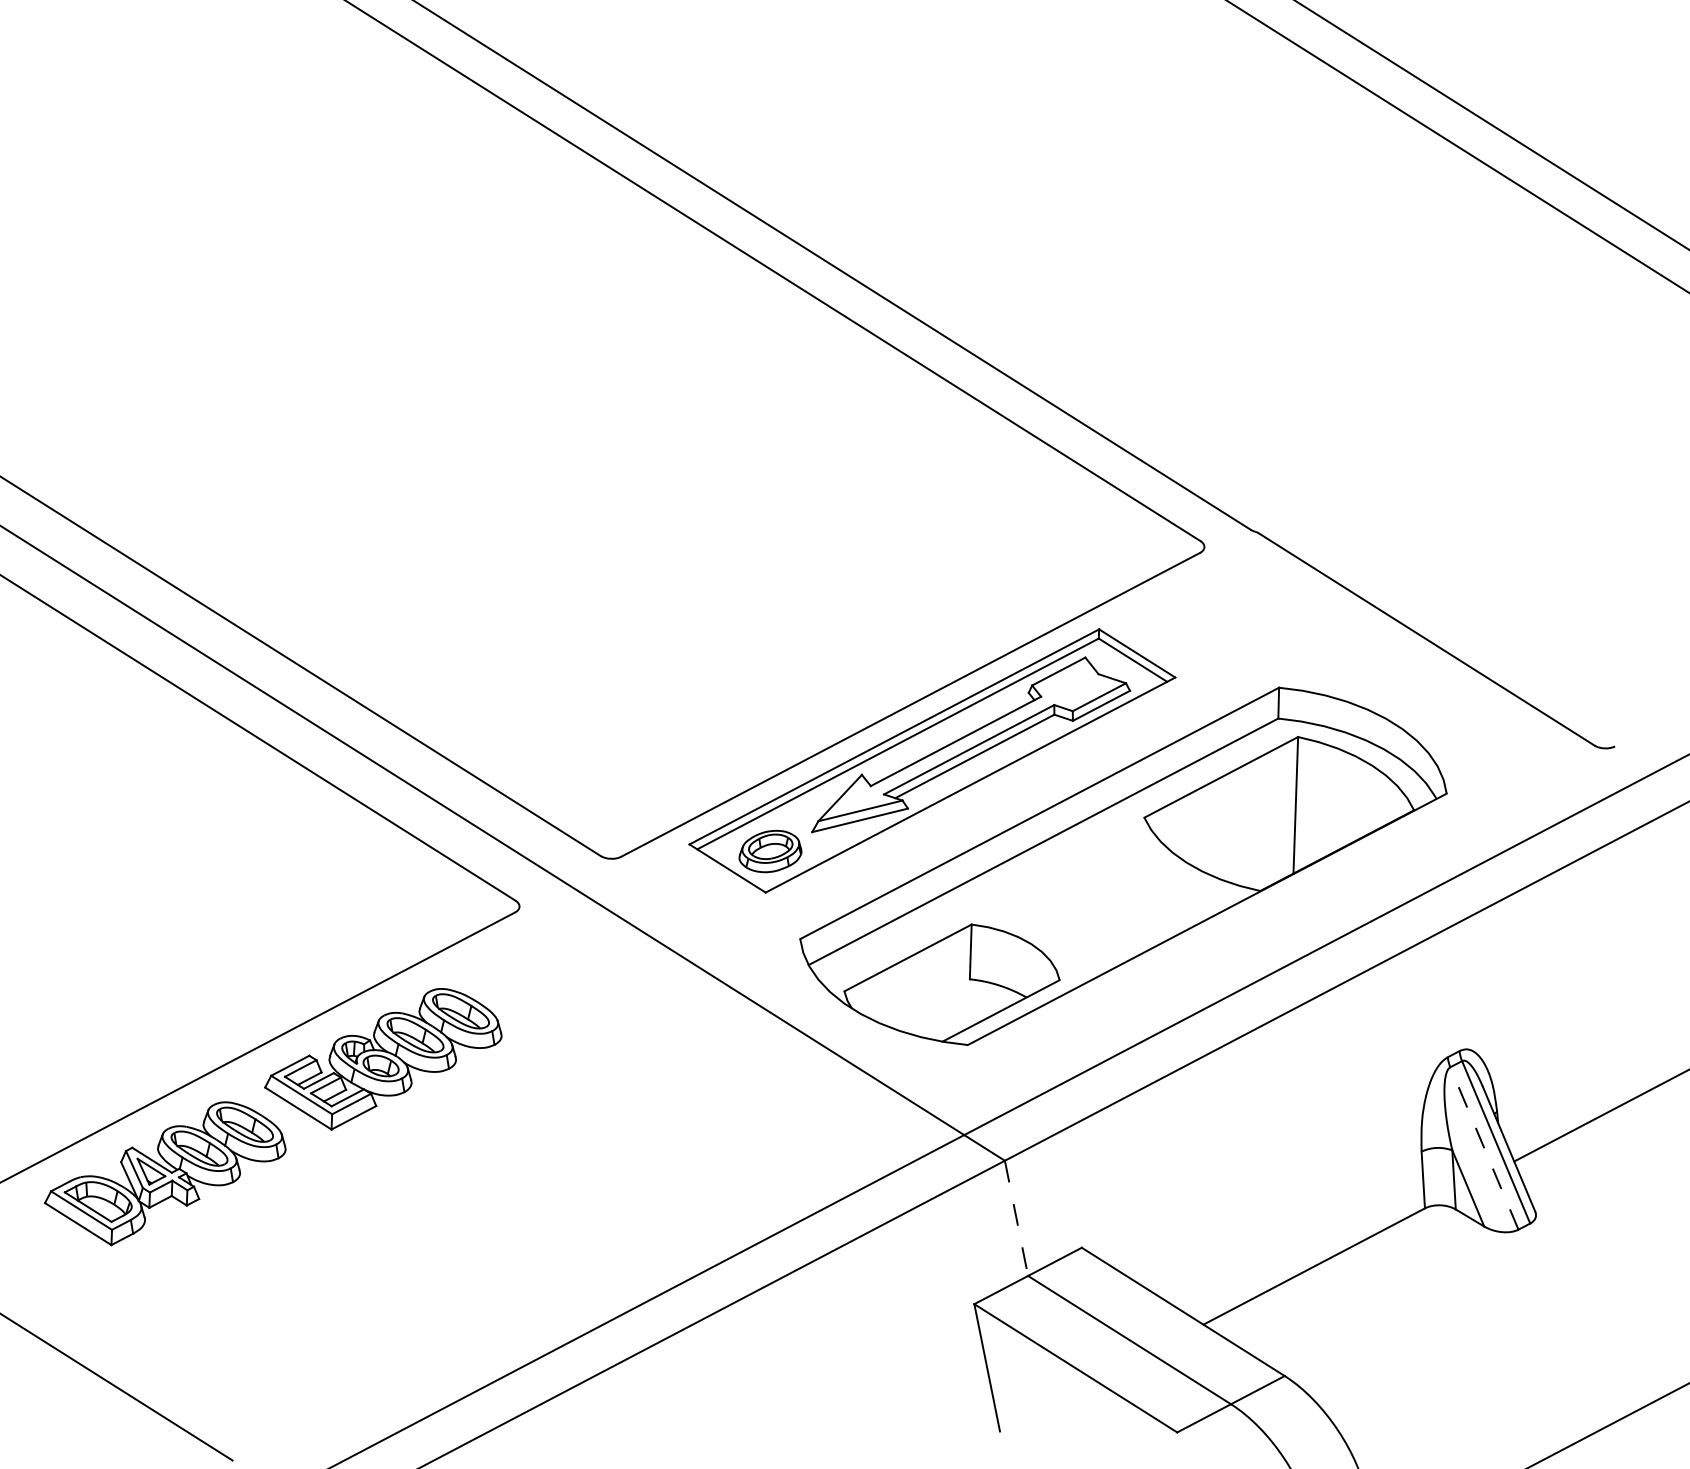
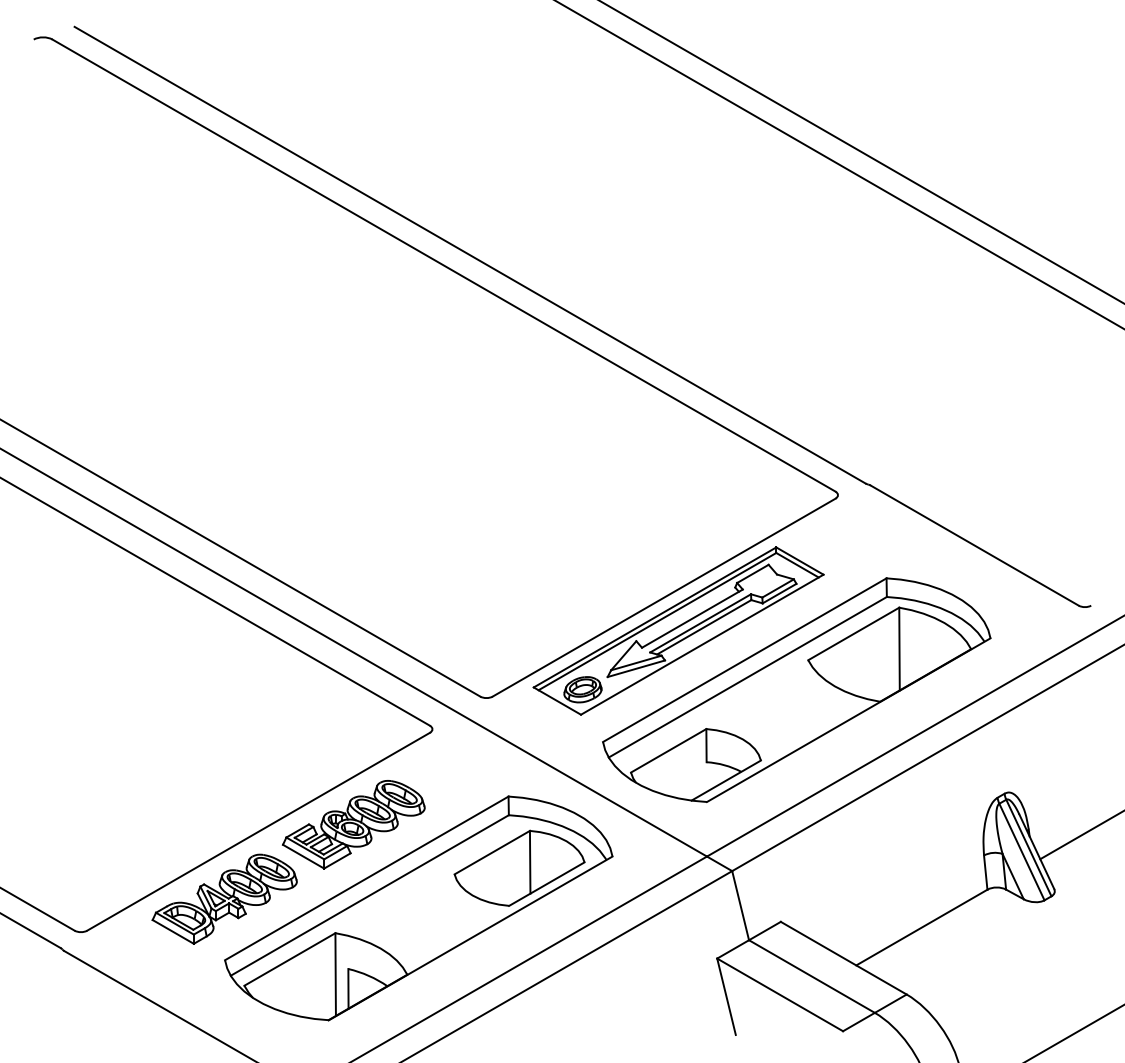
line: (1483, 1147) -> (1021, 851), dashed -> solid
part: (484, 1201) -> (418, 908), added
line: (1016, 1218) -> (740, 905), dashed -> solid

